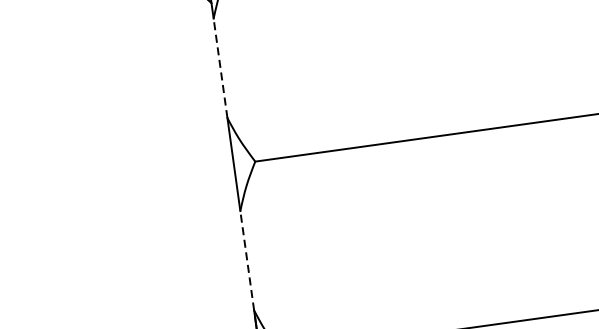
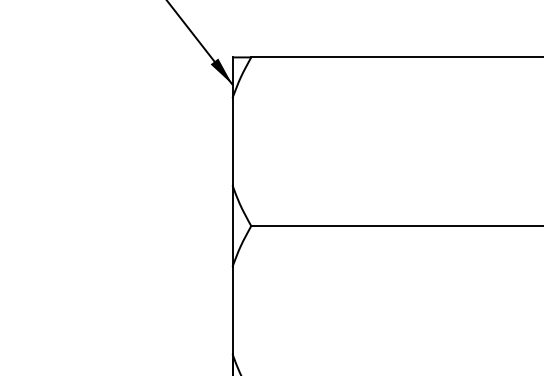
line: (220, 68) -> (232, 141), dashed -> solid
line: (247, 260) -> (232, 310), dashed -> solid

